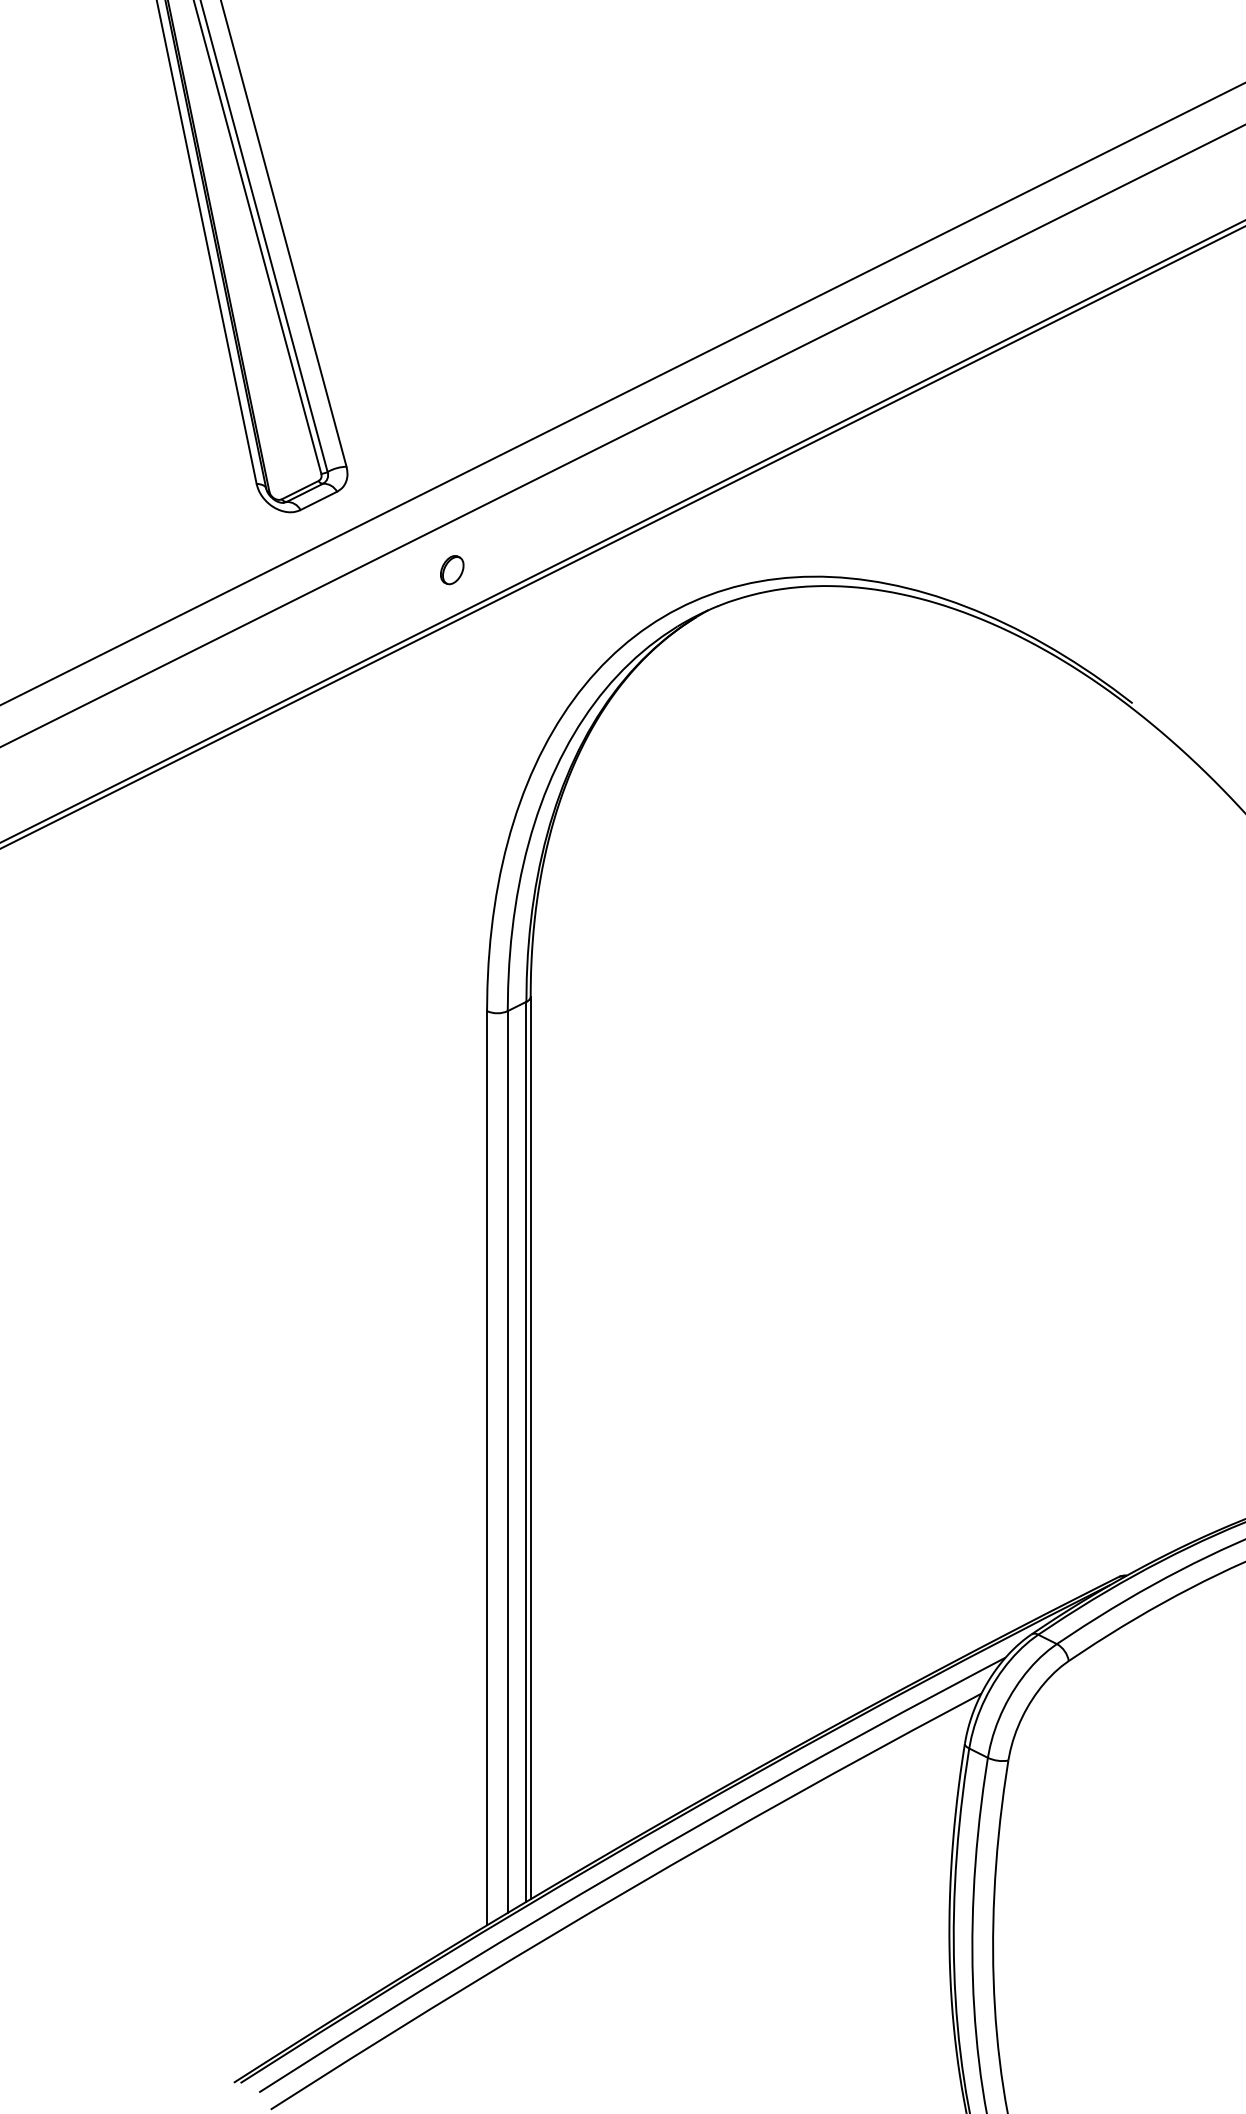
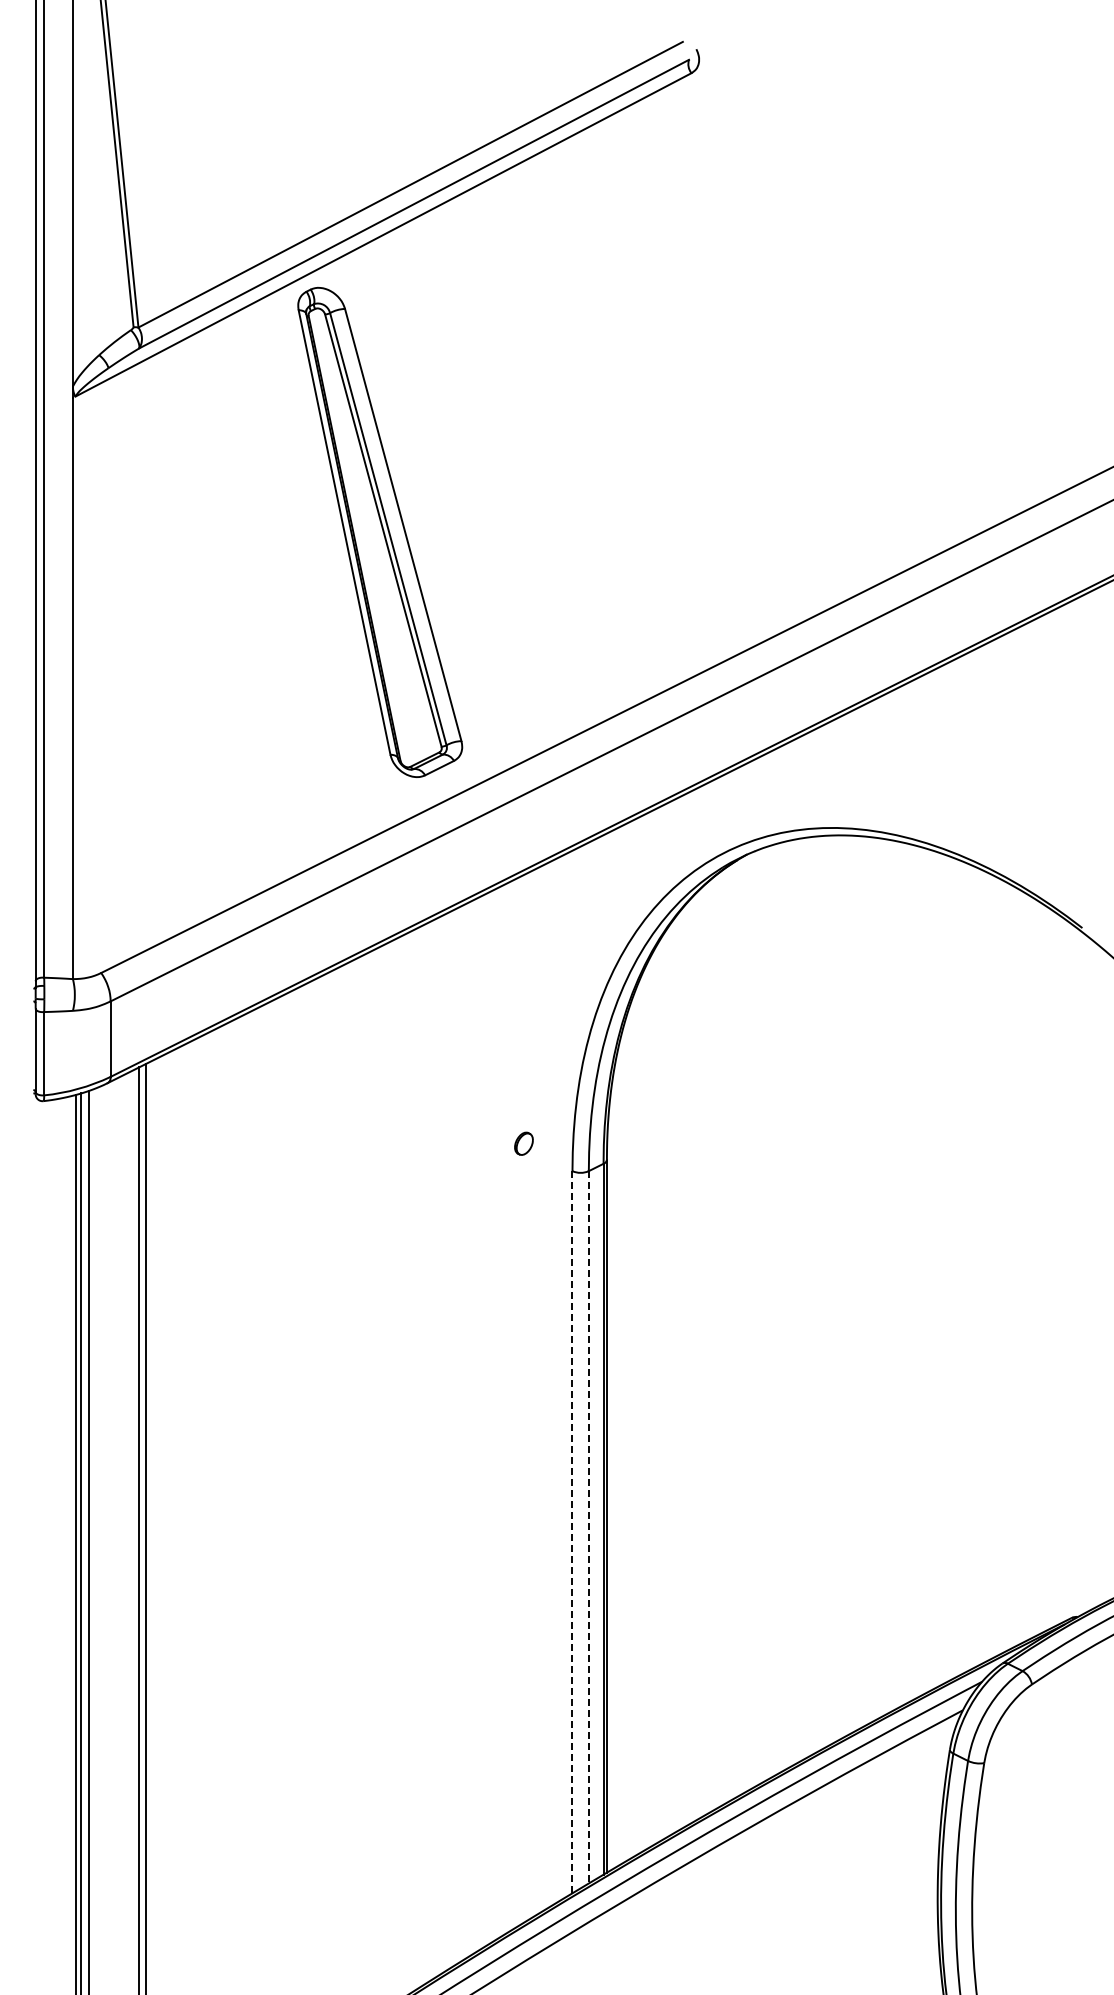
part: (451, 569) -> (523, 1143), moved
line: (507, 1462) -> (588, 1527), solid -> dashed
line: (487, 1467) -> (572, 1531), solid -> dashed

